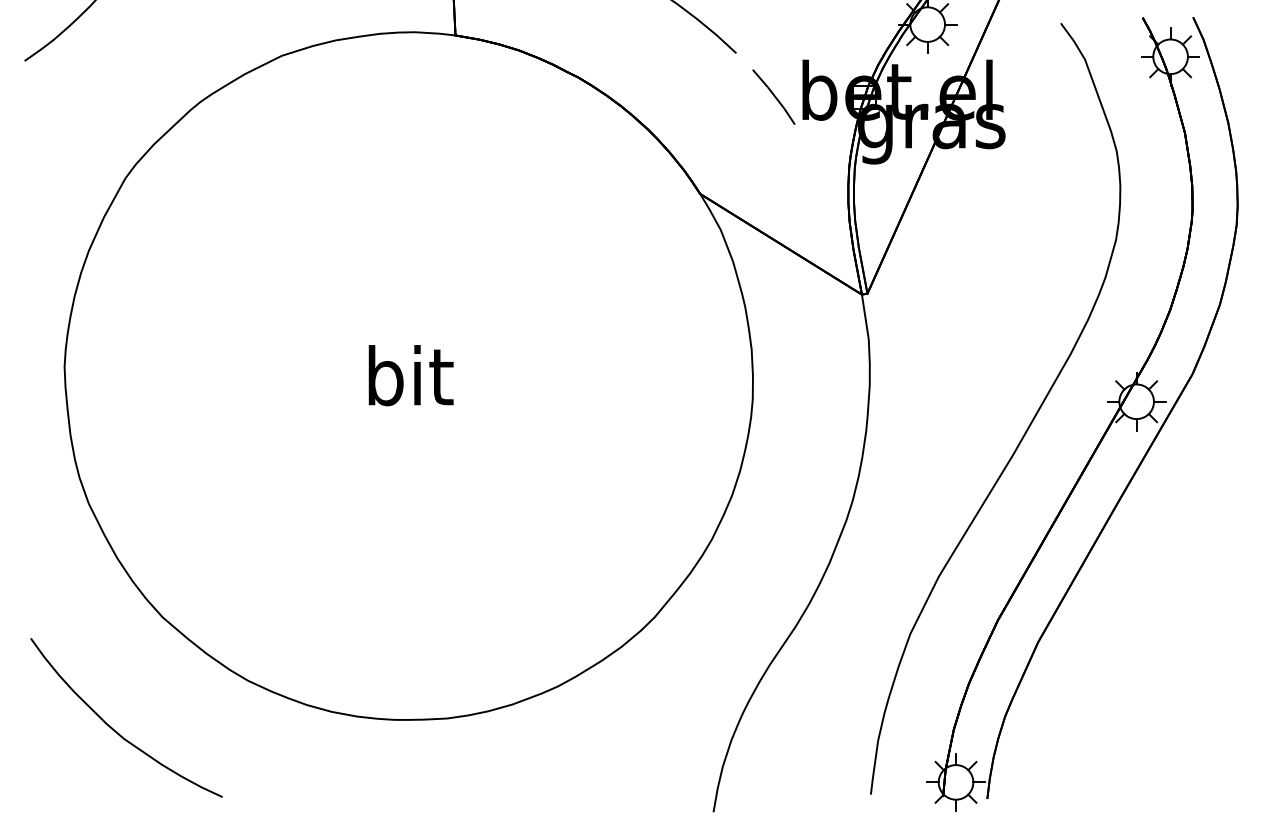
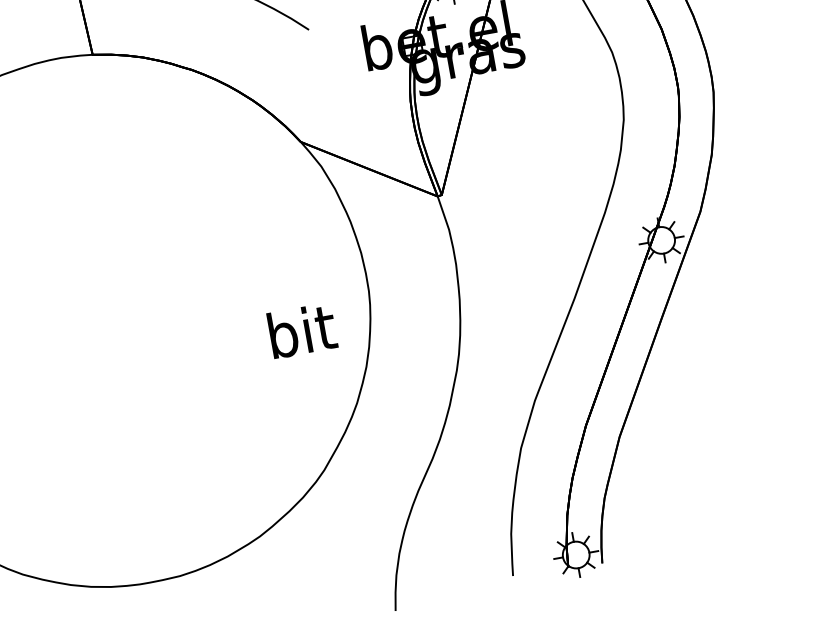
curve: (773, 96) -> (343, 57), removed
text: (410, 375) -> (301, 330), moved

